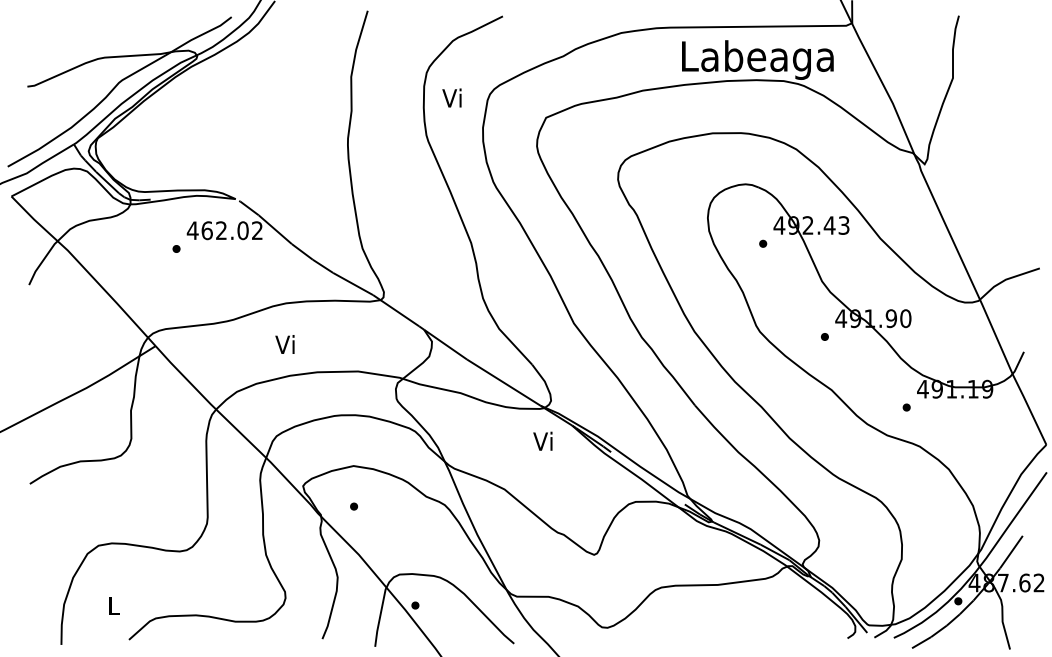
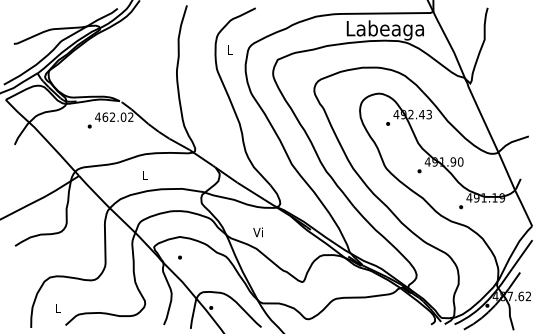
text: (451, 97) -> (229, 49), Vi -> L
text: (284, 343) -> (144, 174), Vi -> L
text: (541, 441) -> (257, 232), moved

